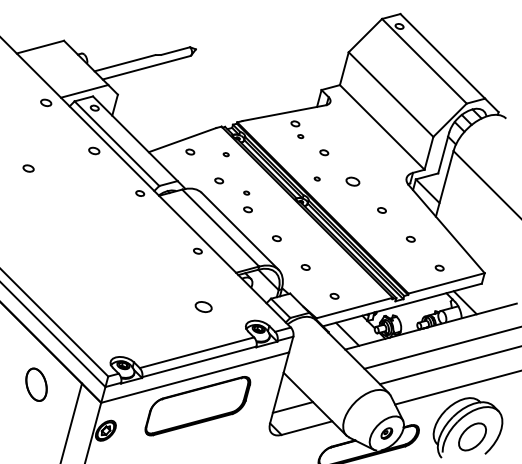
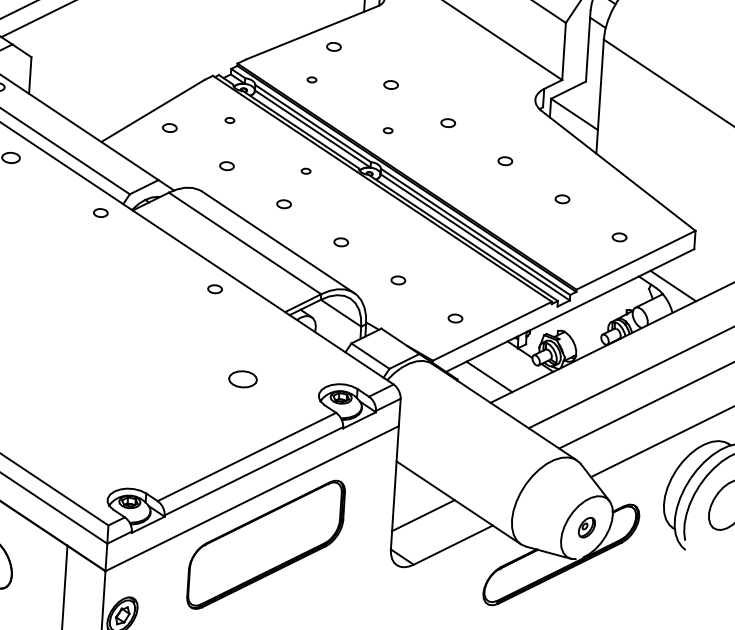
part: (300, 136) -> (311, 79), moved
part: (353, 181) -> (448, 122), size x0.62
part: (246, 192) -> (305, 170), moved

